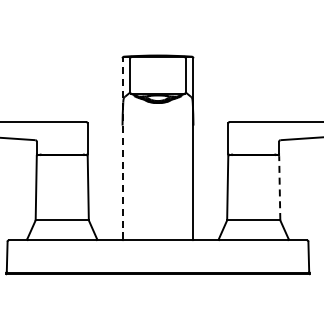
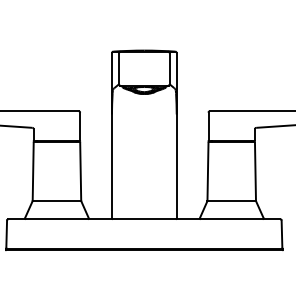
line: (122, 148) -> (111, 135), dashed -> solid
line: (279, 188) -> (255, 171), dashed -> solid

